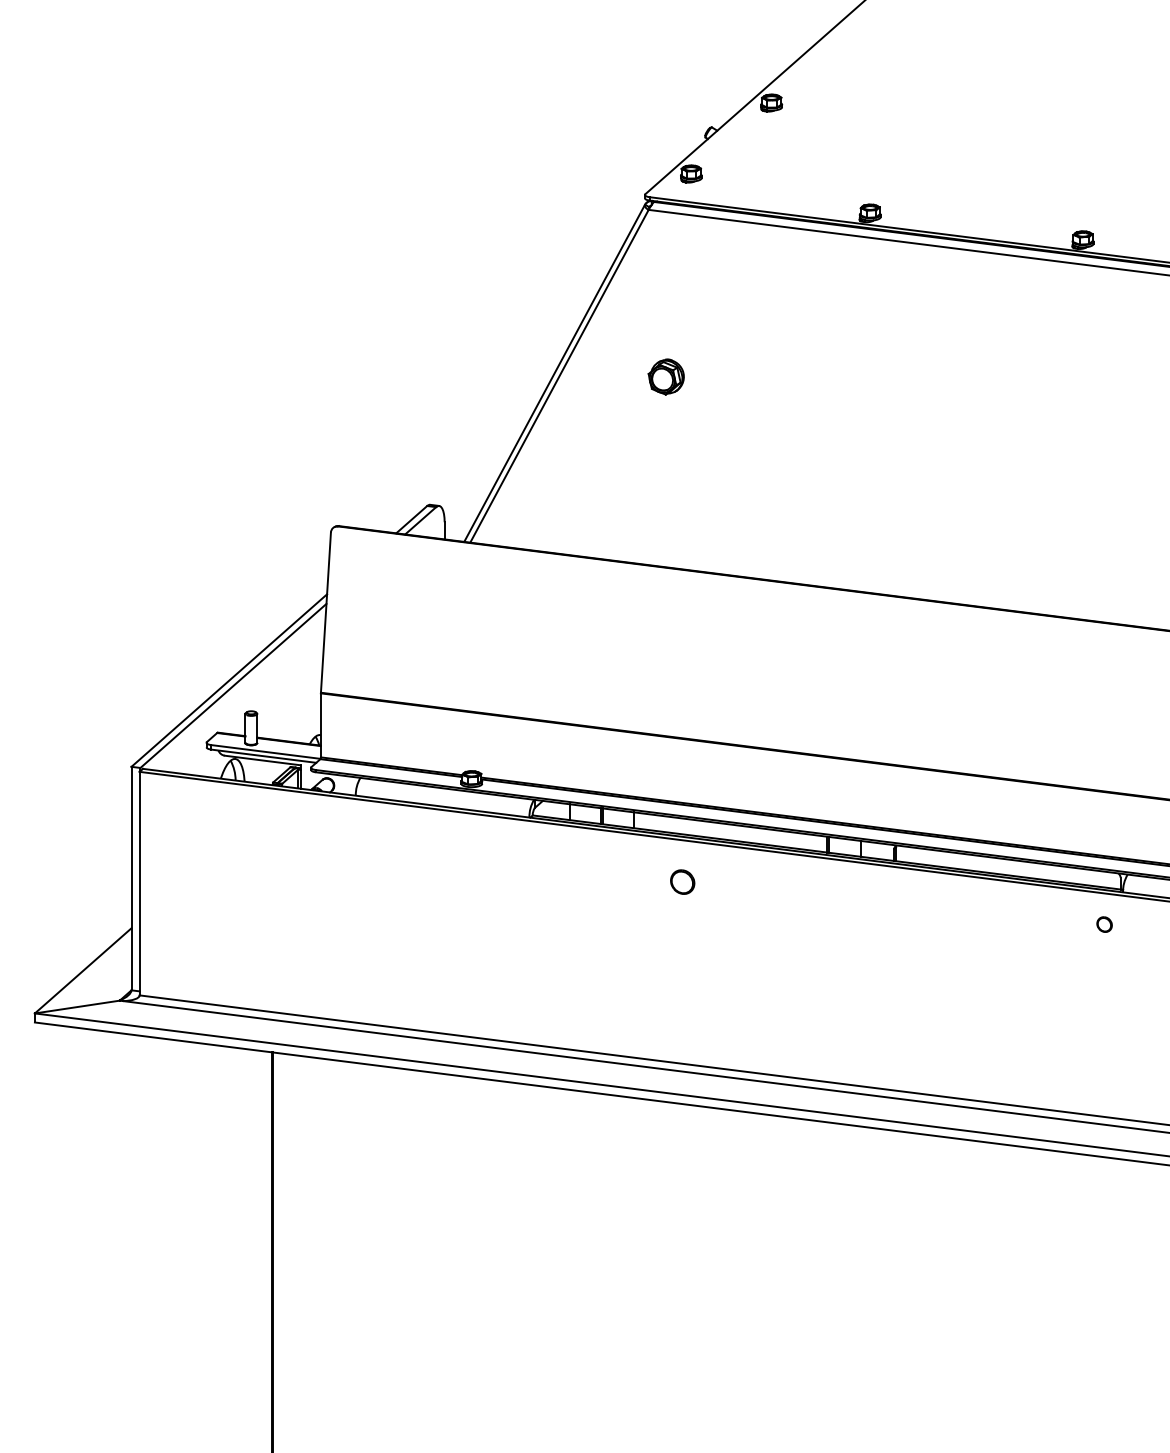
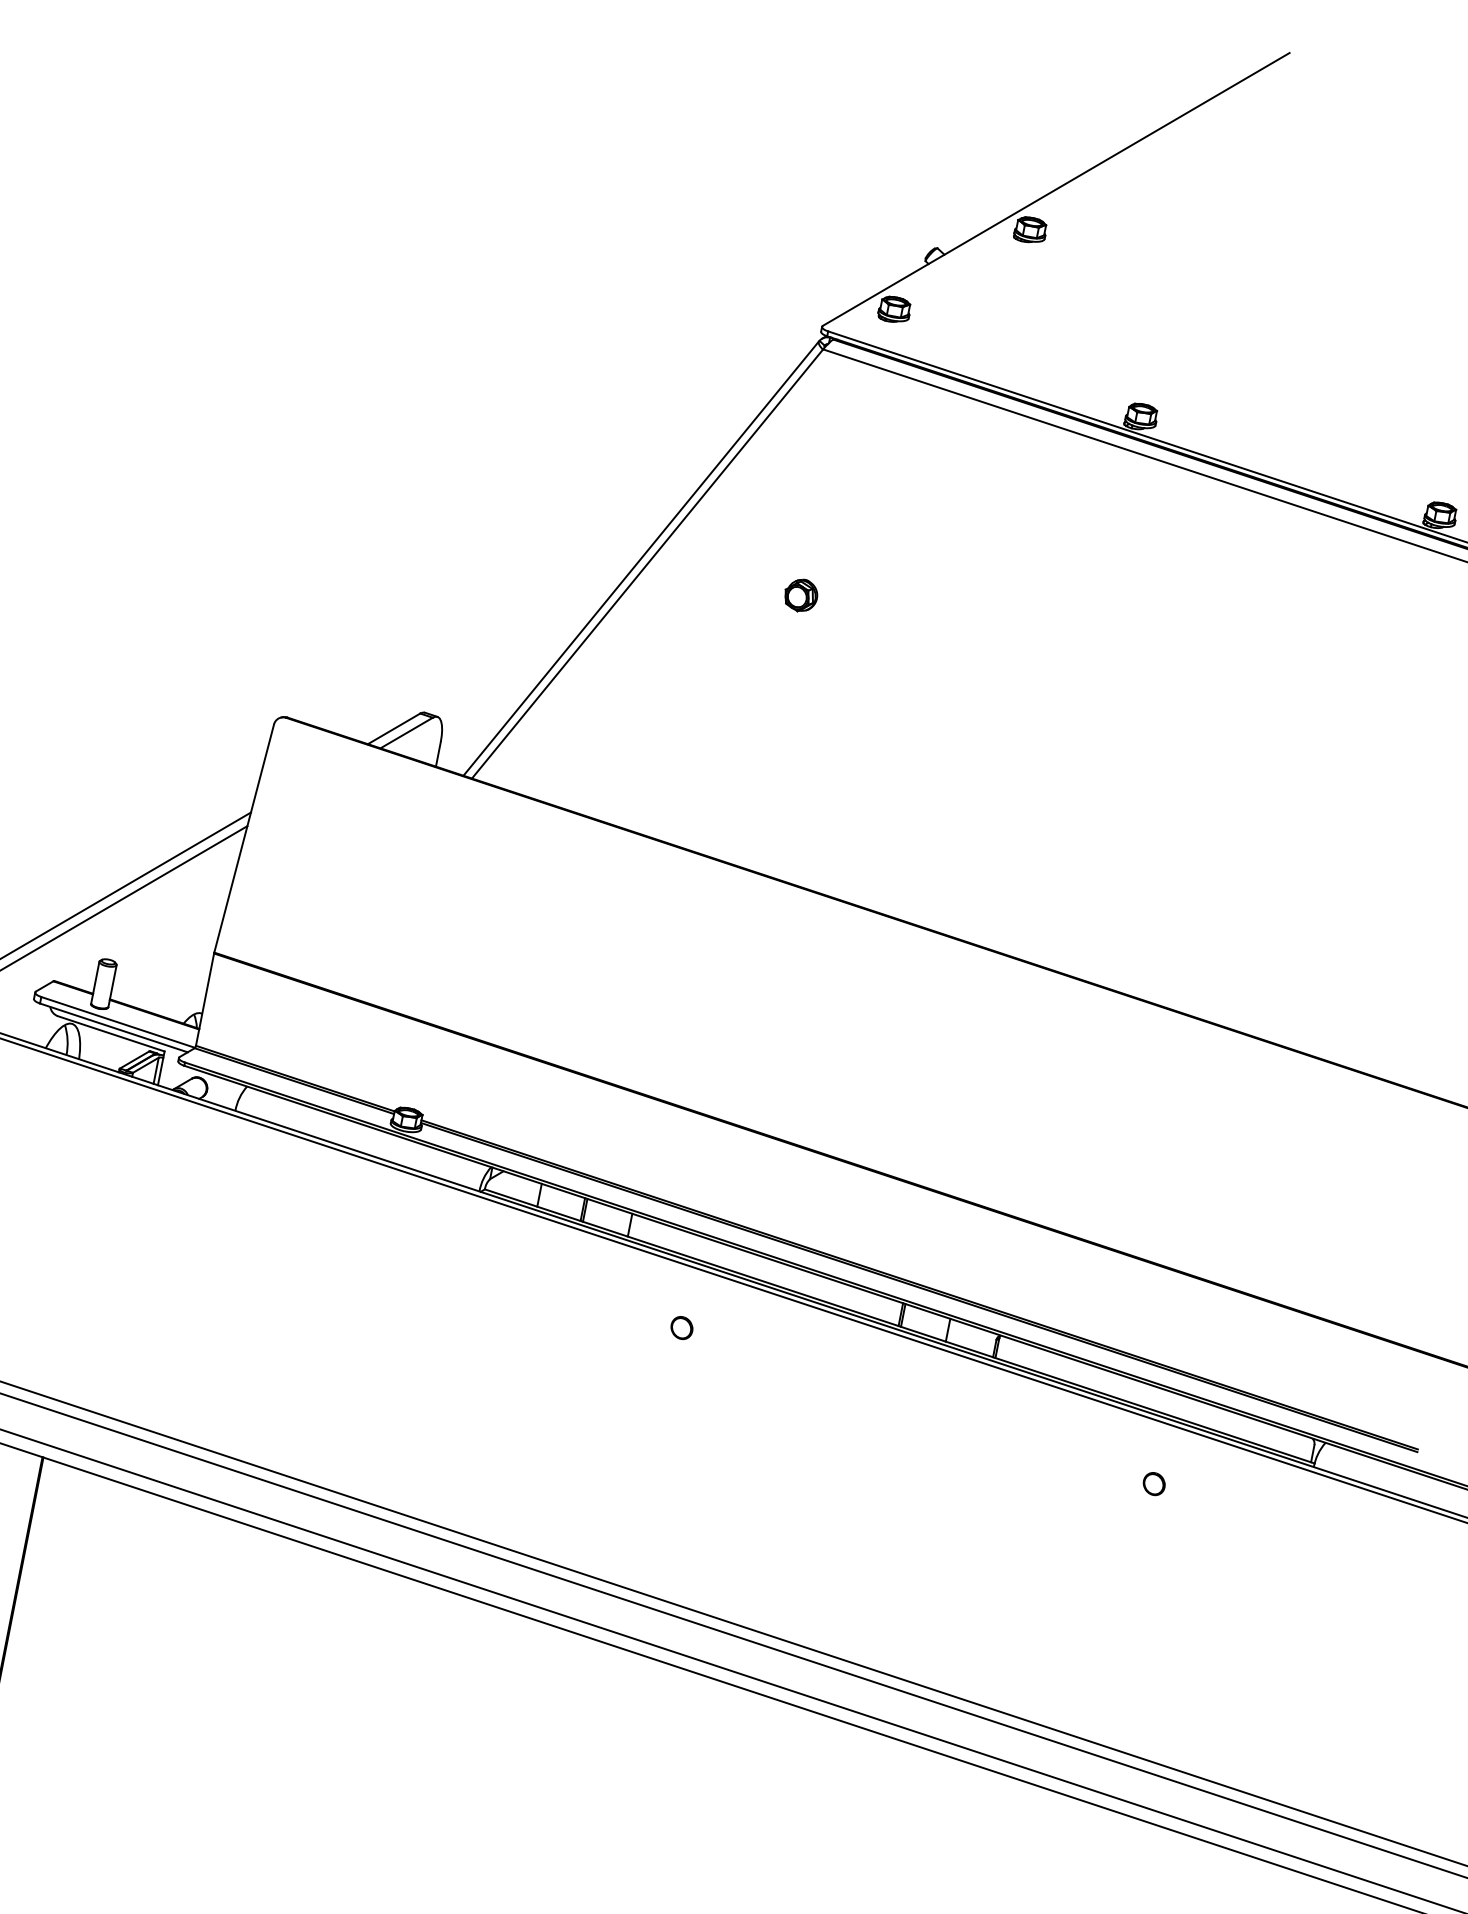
part: (665, 377) -> (800, 595), size x0.62
part: (682, 882) -> (681, 1328), size x0.62
part: (1104, 924) -> (1154, 1483), moved

